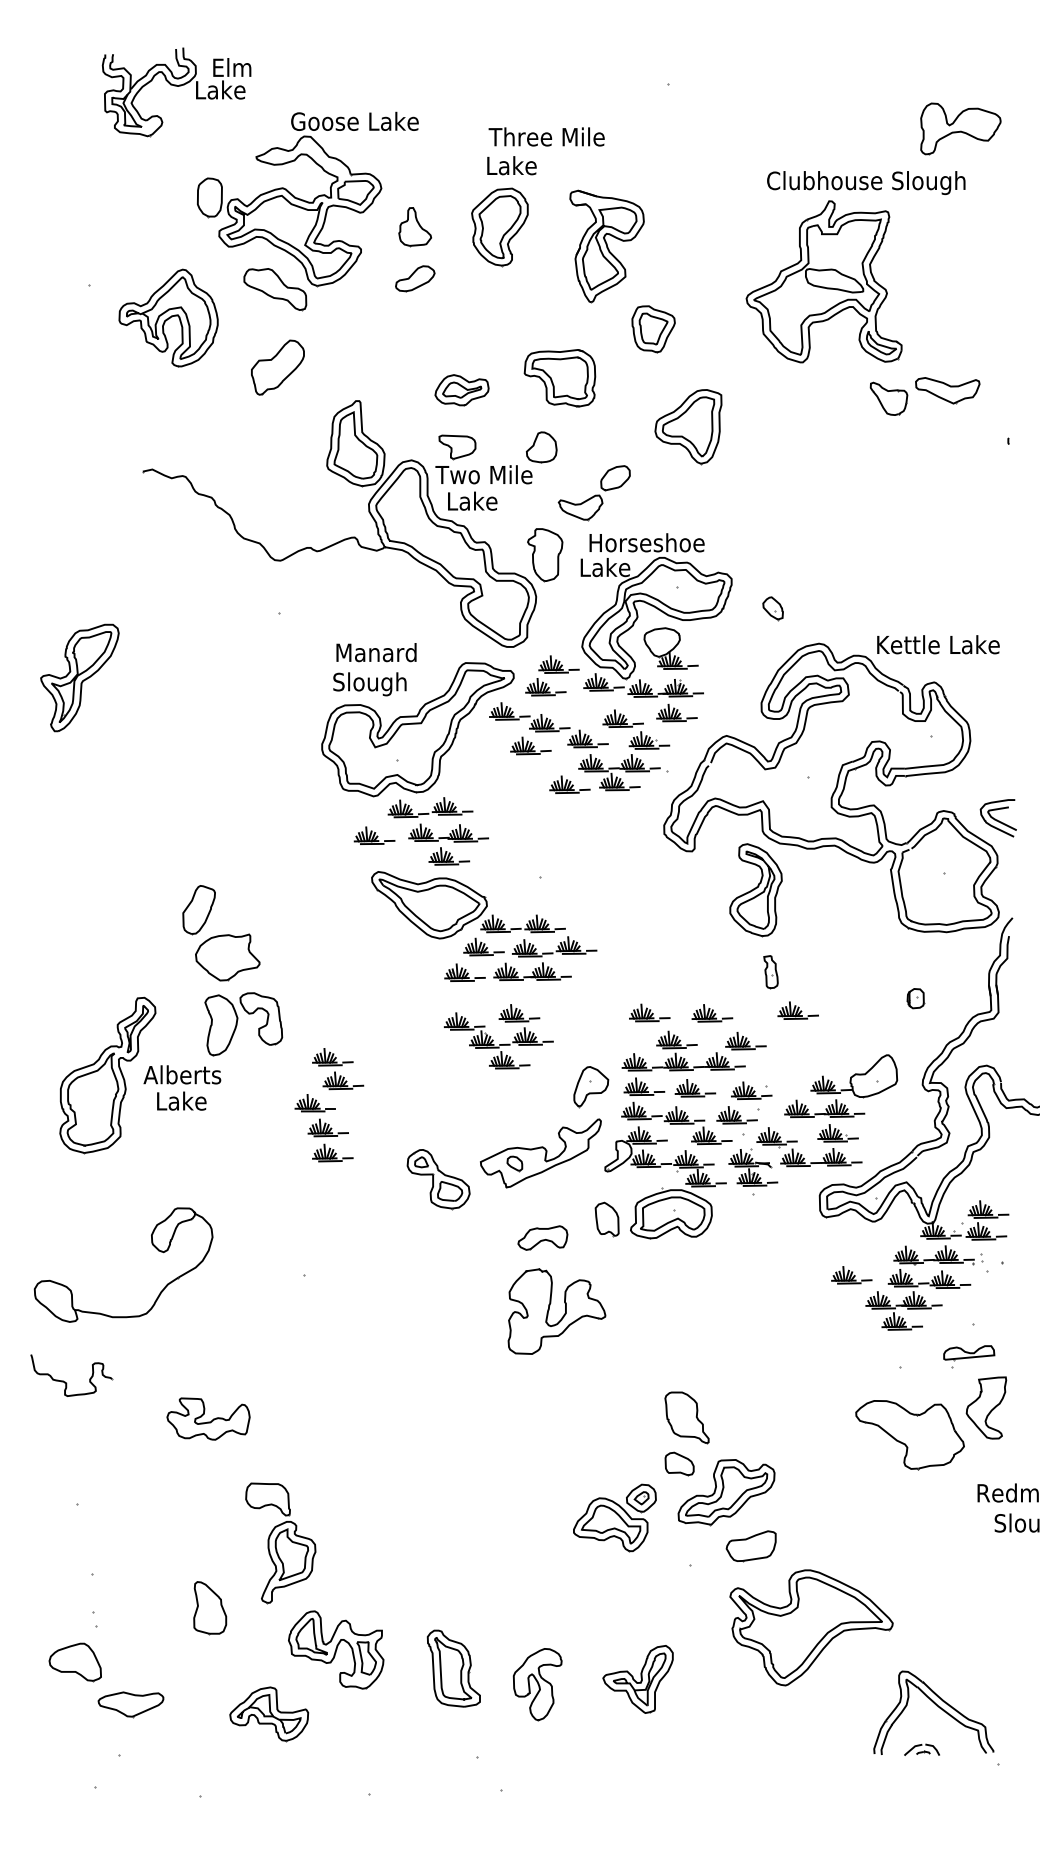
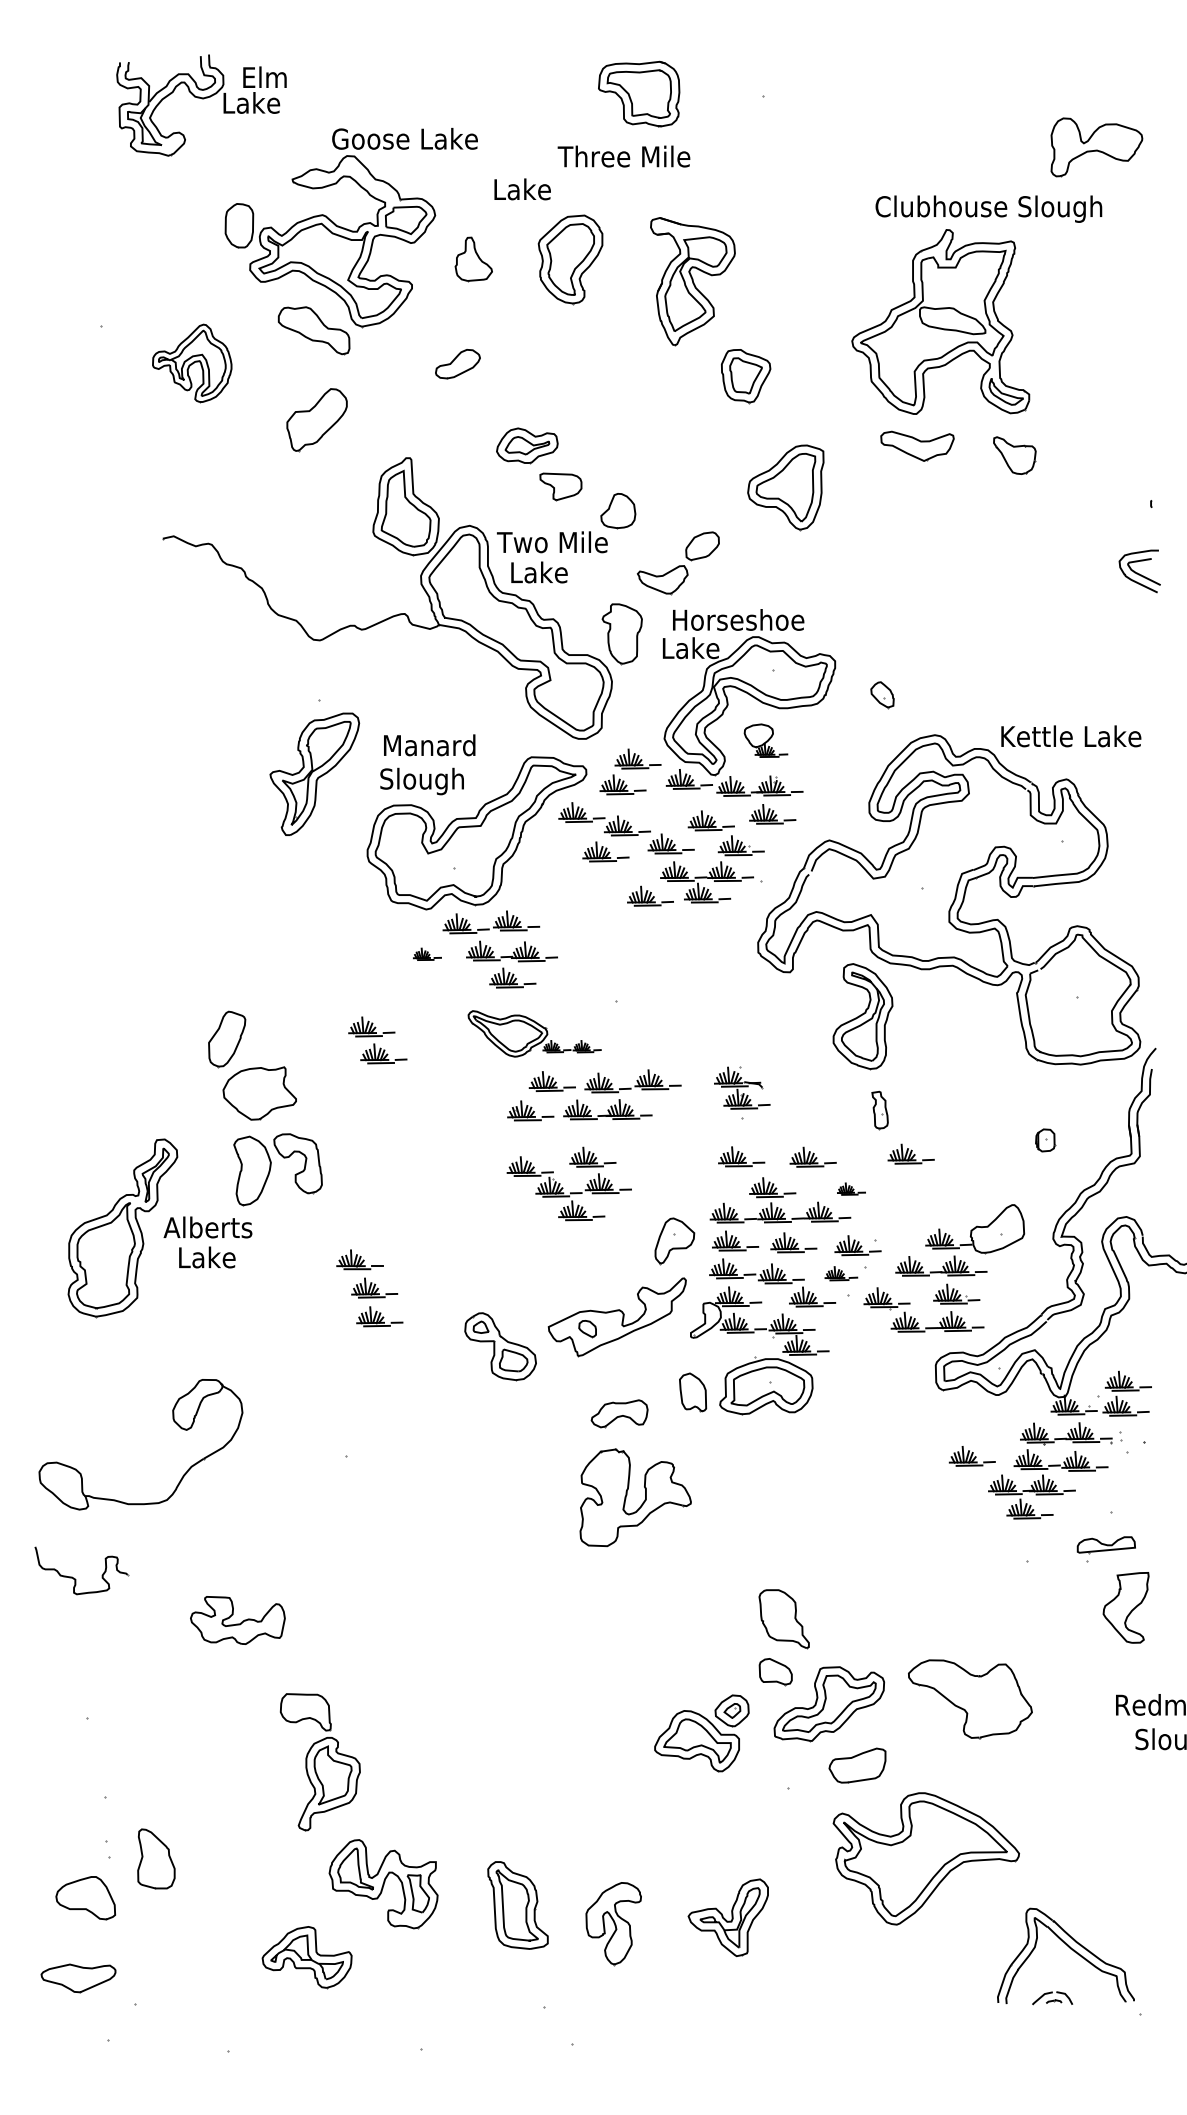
text: (511, 165) -> (522, 189), moved
part: (415, 278) -> (458, 363), moved
part: (168, 317) -> (192, 362), size x0.7
part: (559, 378) -> (638, 94), moved
part: (947, 390) -> (917, 446), moved
part: (457, 447) -> (560, 487), moved
part: (670, 648) -> (765, 740), size x0.7
part: (79, 677) -> (314, 773), moved
part: (997, 818) -> (1138, 571), moved
part: (374, 835) -> (427, 954), size x0.6
part: (468, 905) -> (534, 1034), size x0.6
part: (745, 1041) -> (850, 1189), size x0.6
part: (338, 1069) -> (378, 1040), moved
part: (736, 1115) -> (840, 1273), size x0.7
part: (753, 1171) -> (742, 1092), moved
part: (909, 1435) -> (969, 1699), moved
part: (210, 1608) -> (156, 1859), moved
part: (130, 1704) -> (77, 1978), moved

